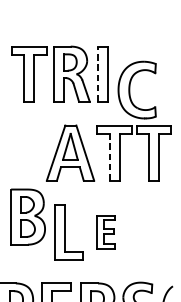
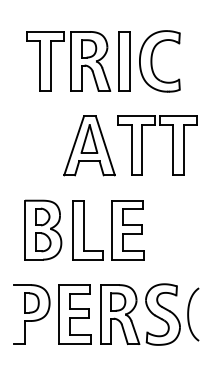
line: (97, 73) -> (118, 60), dashed -> solid
part: (130, 90) -> (152, 61), moved
line: (109, 156) -> (131, 149), dashed -> solid
part: (28, 216) -> (43, 229), moved
part: (105, 232) -> (127, 230), size x1.67

